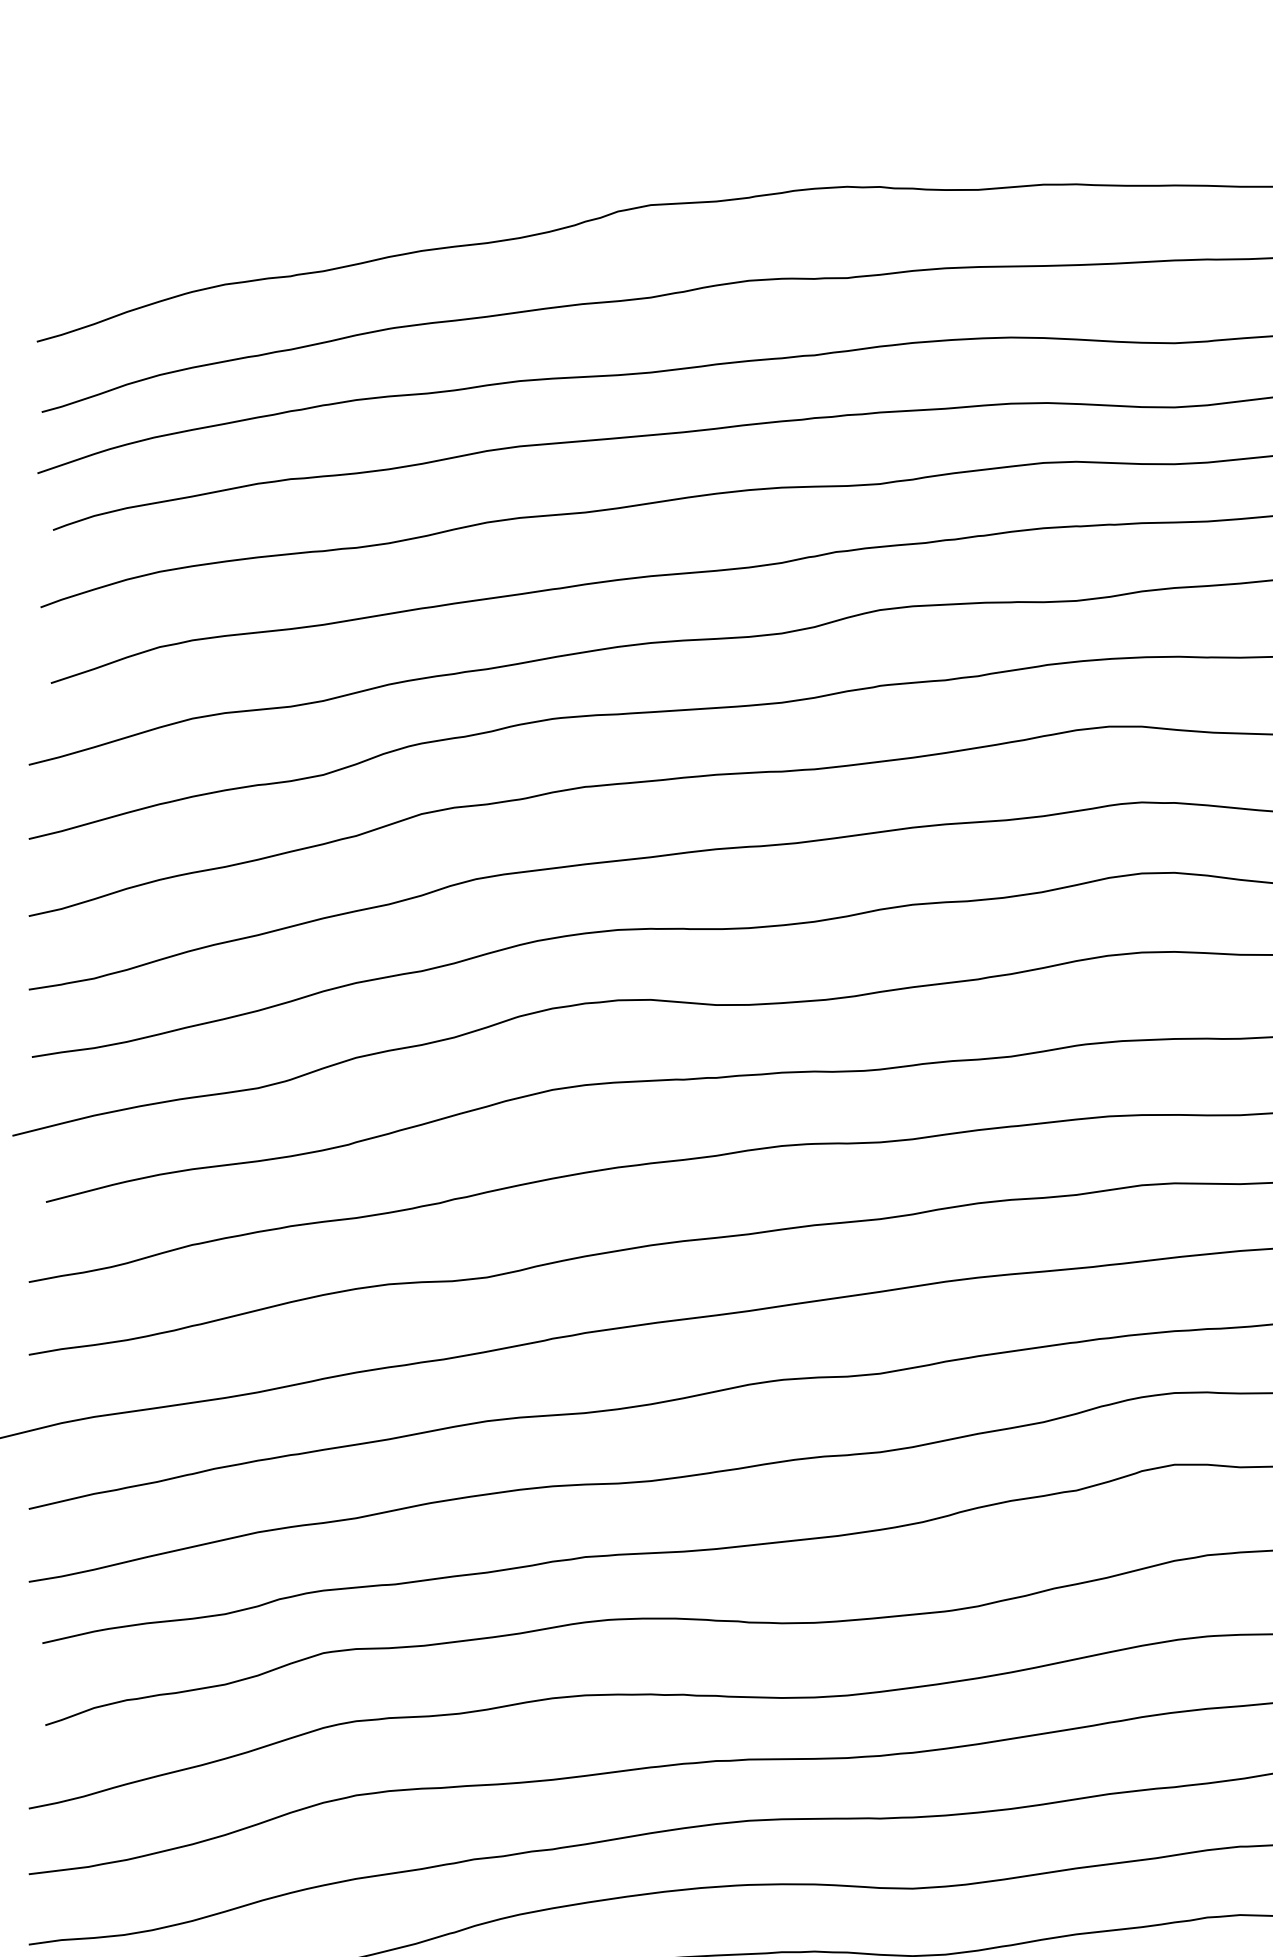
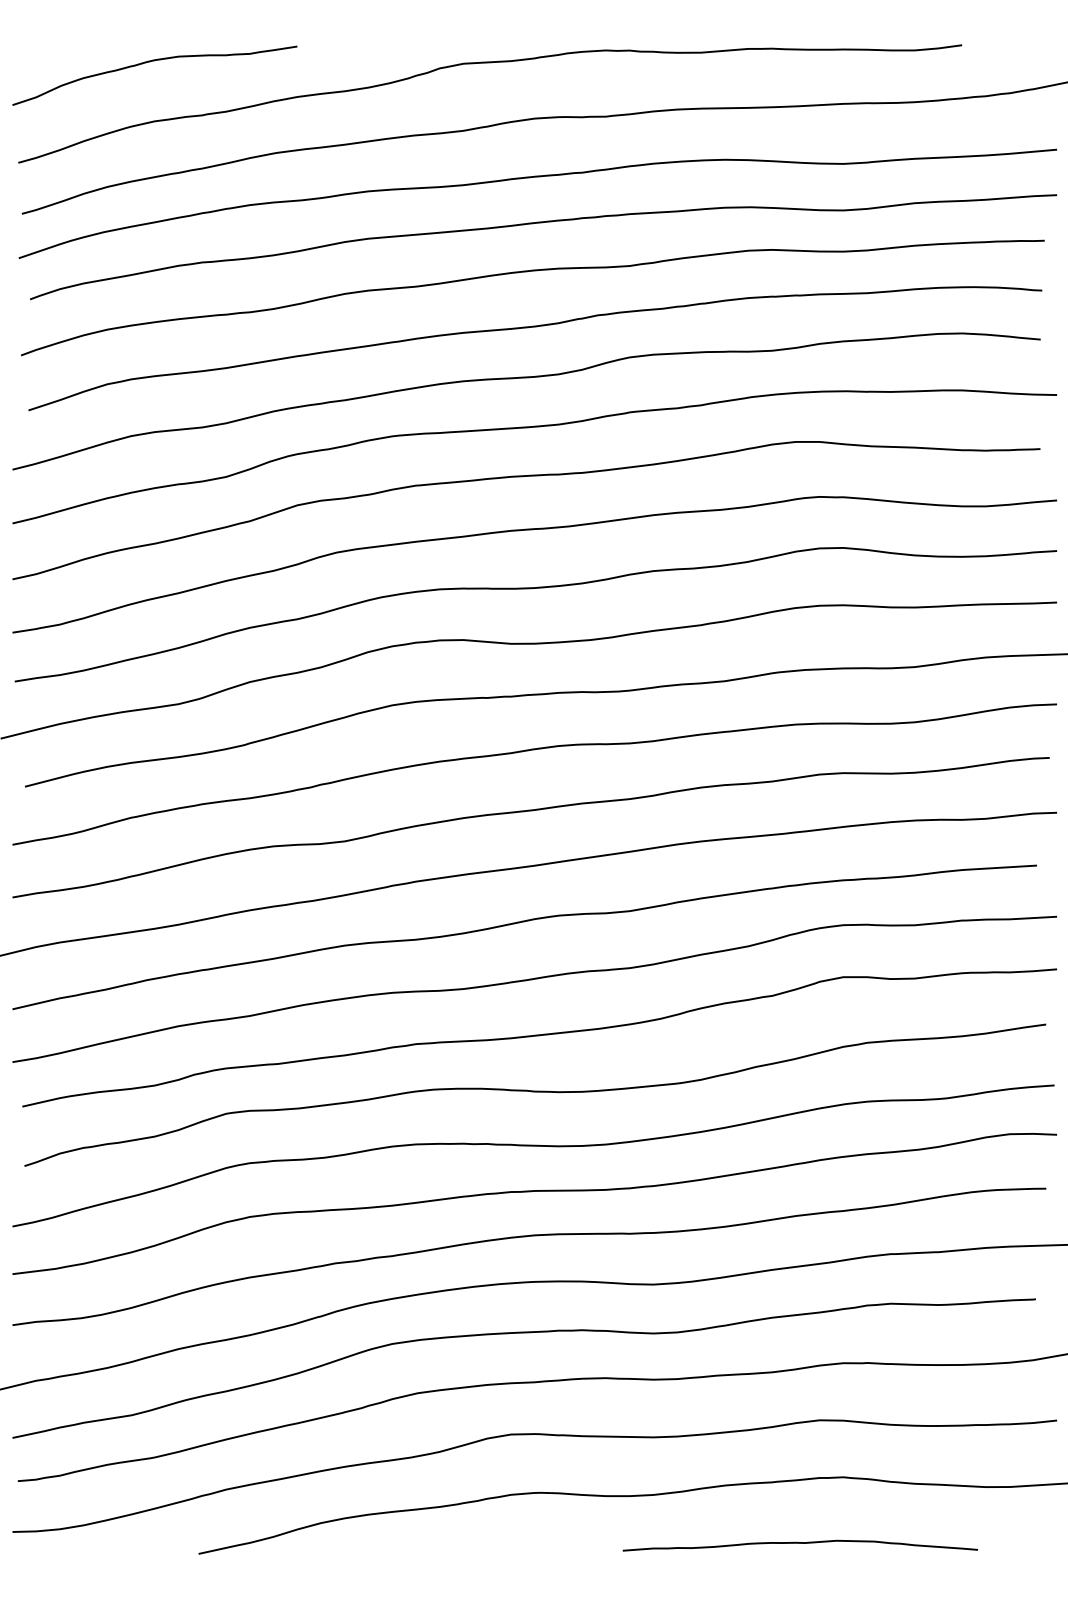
curve: (219, 203) -> (150, 62), added

